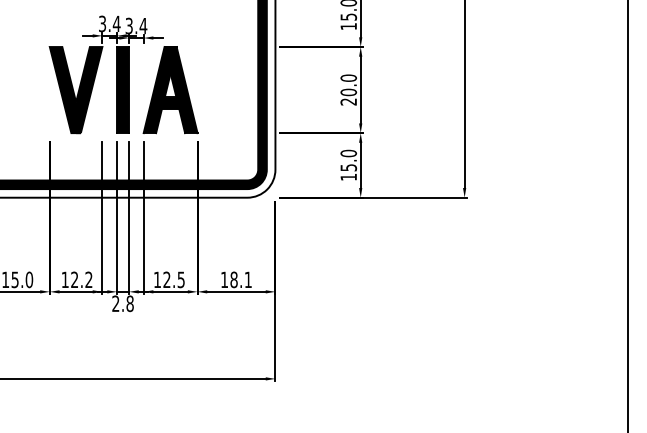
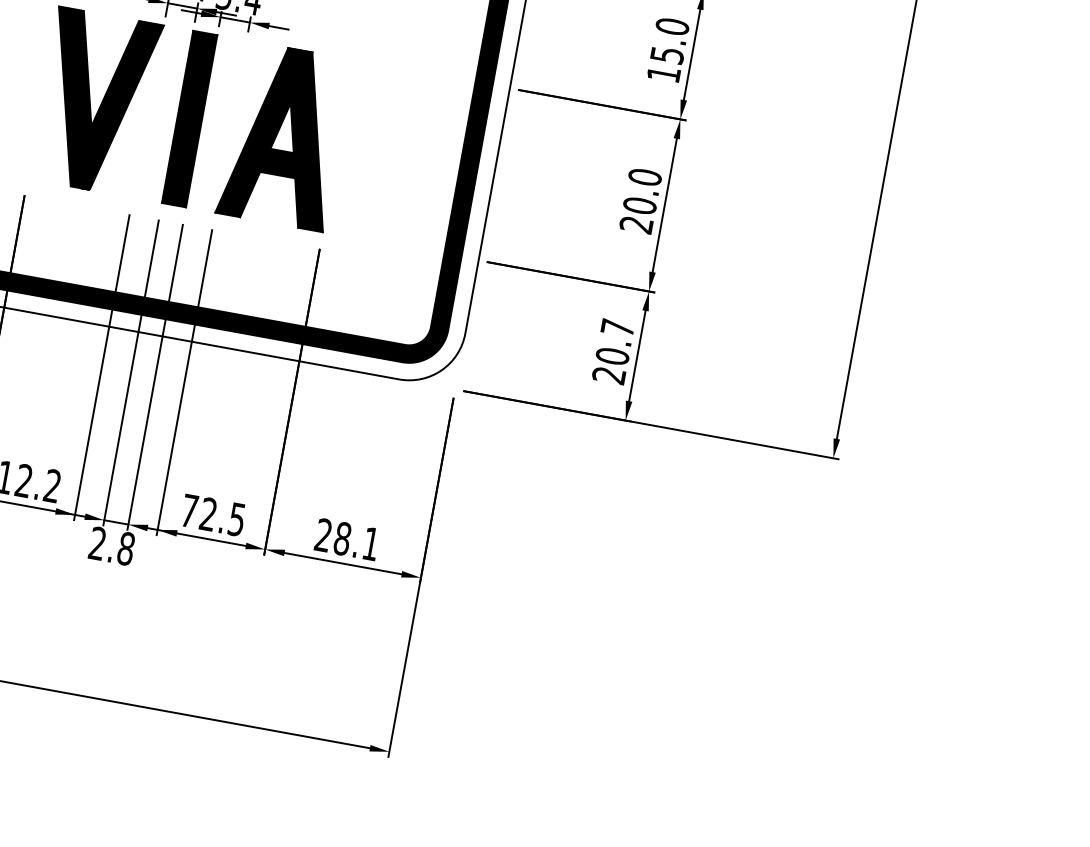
text: (348, 164) -> (613, 349), 15.0 -> 20.7
text: (157, 279) -> (189, 510), 12.5 -> 72.5
text: (224, 279) -> (323, 534), 18.1 -> 28.1

